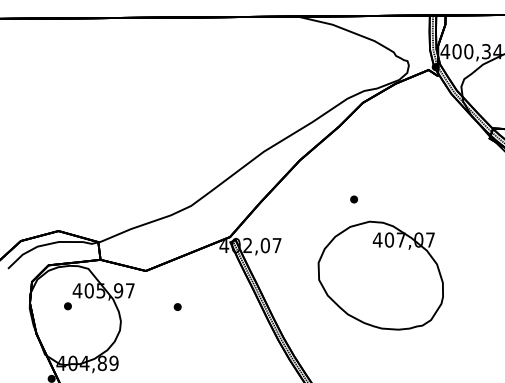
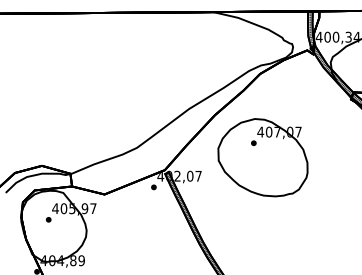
part: (380, 275) -> (262, 157), moved
part: (177, 306) -> (153, 186), moved

